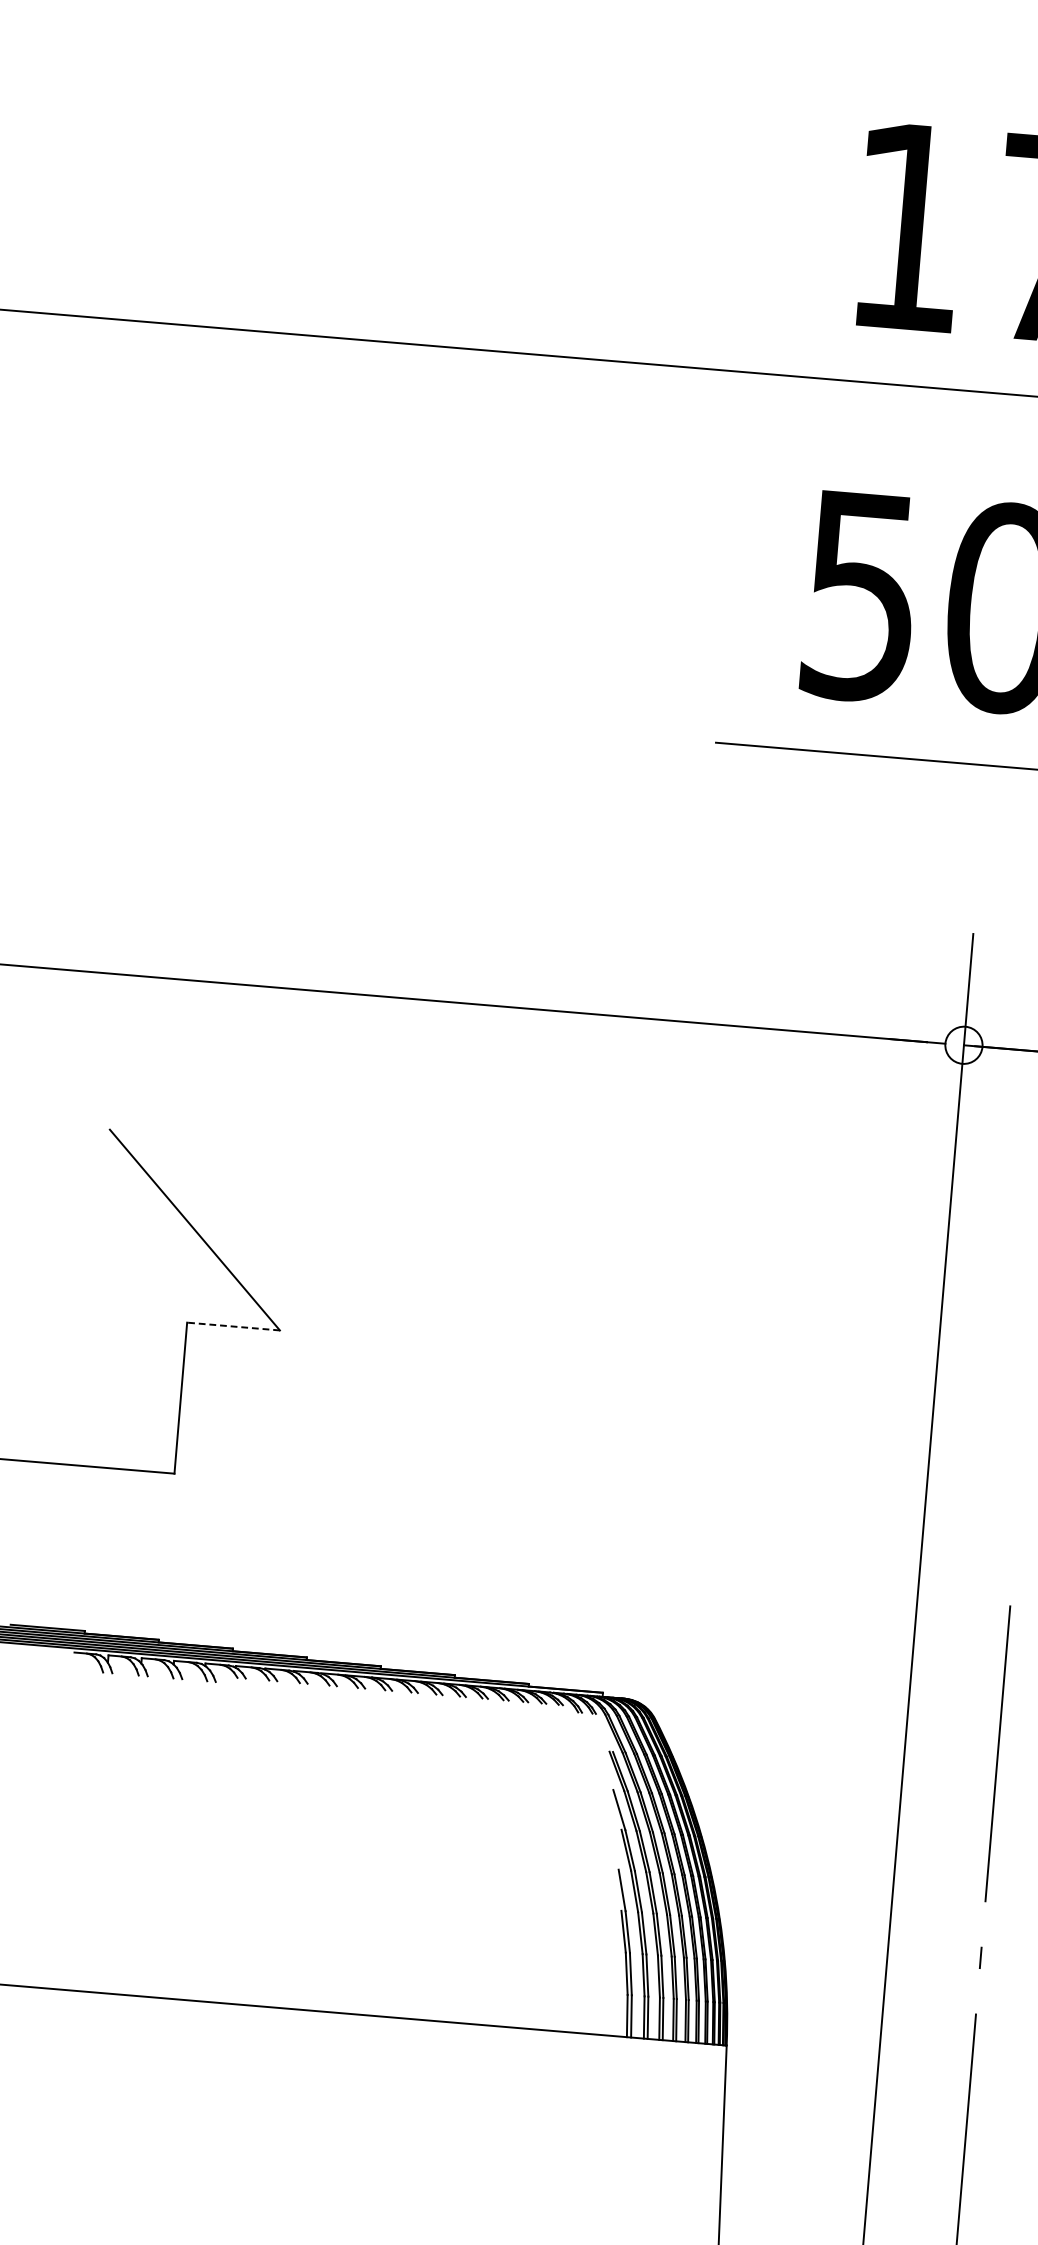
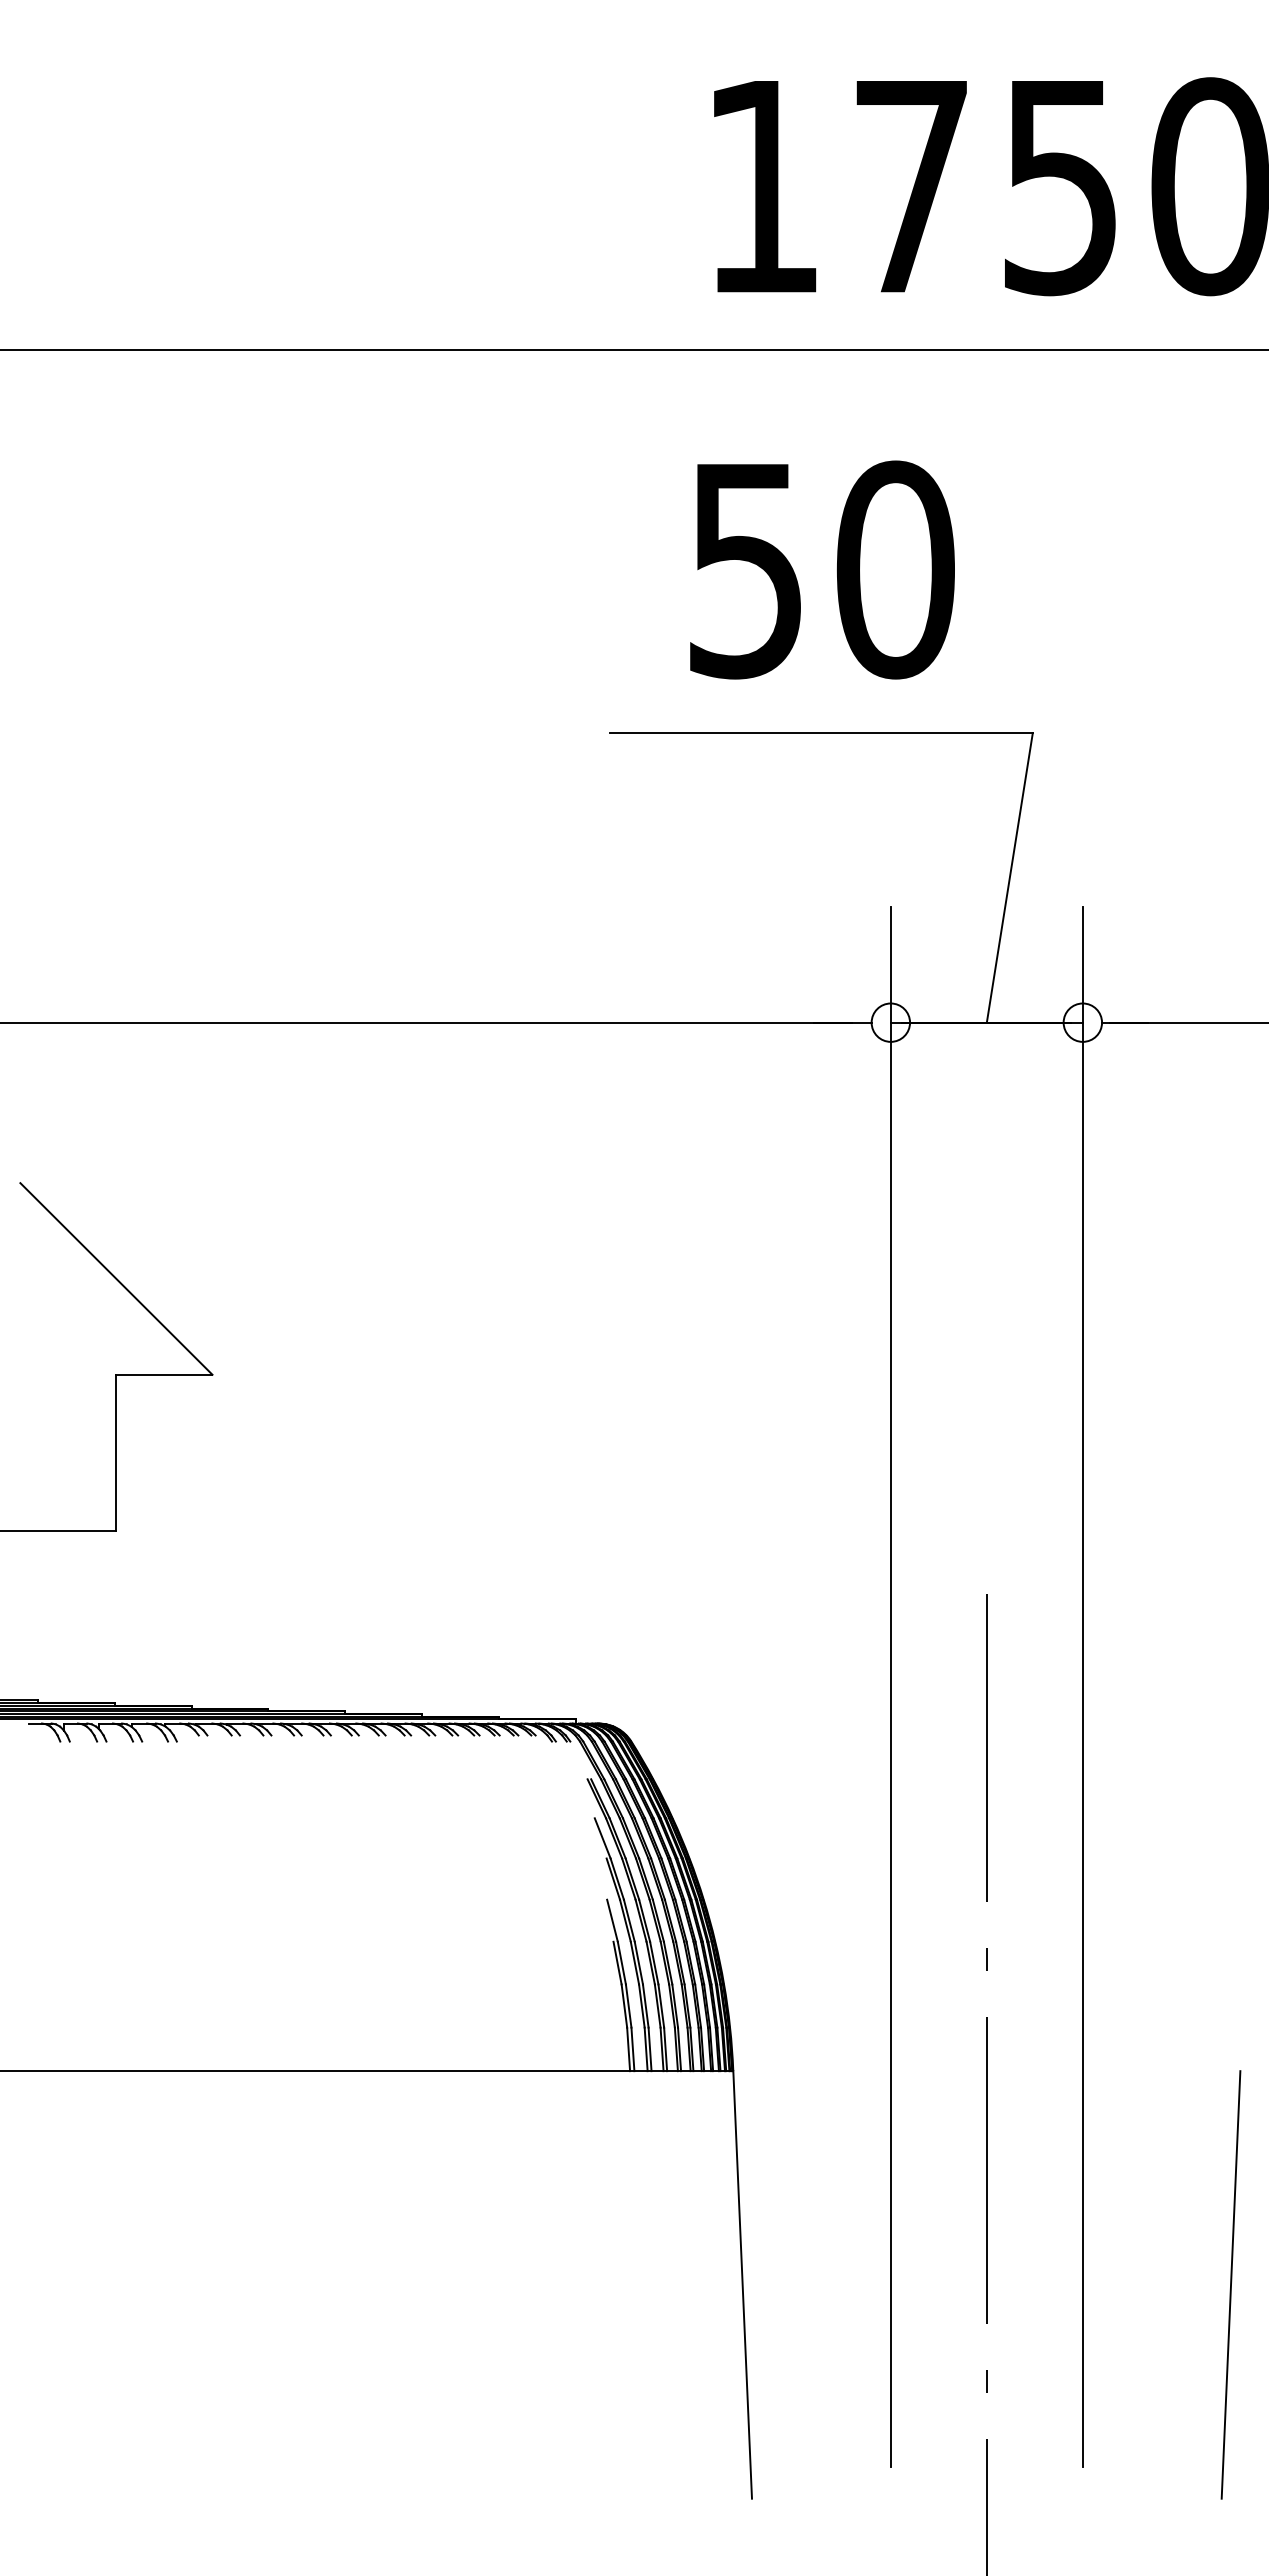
line: (232, 1326) -> (163, 1374), dashed -> solid

